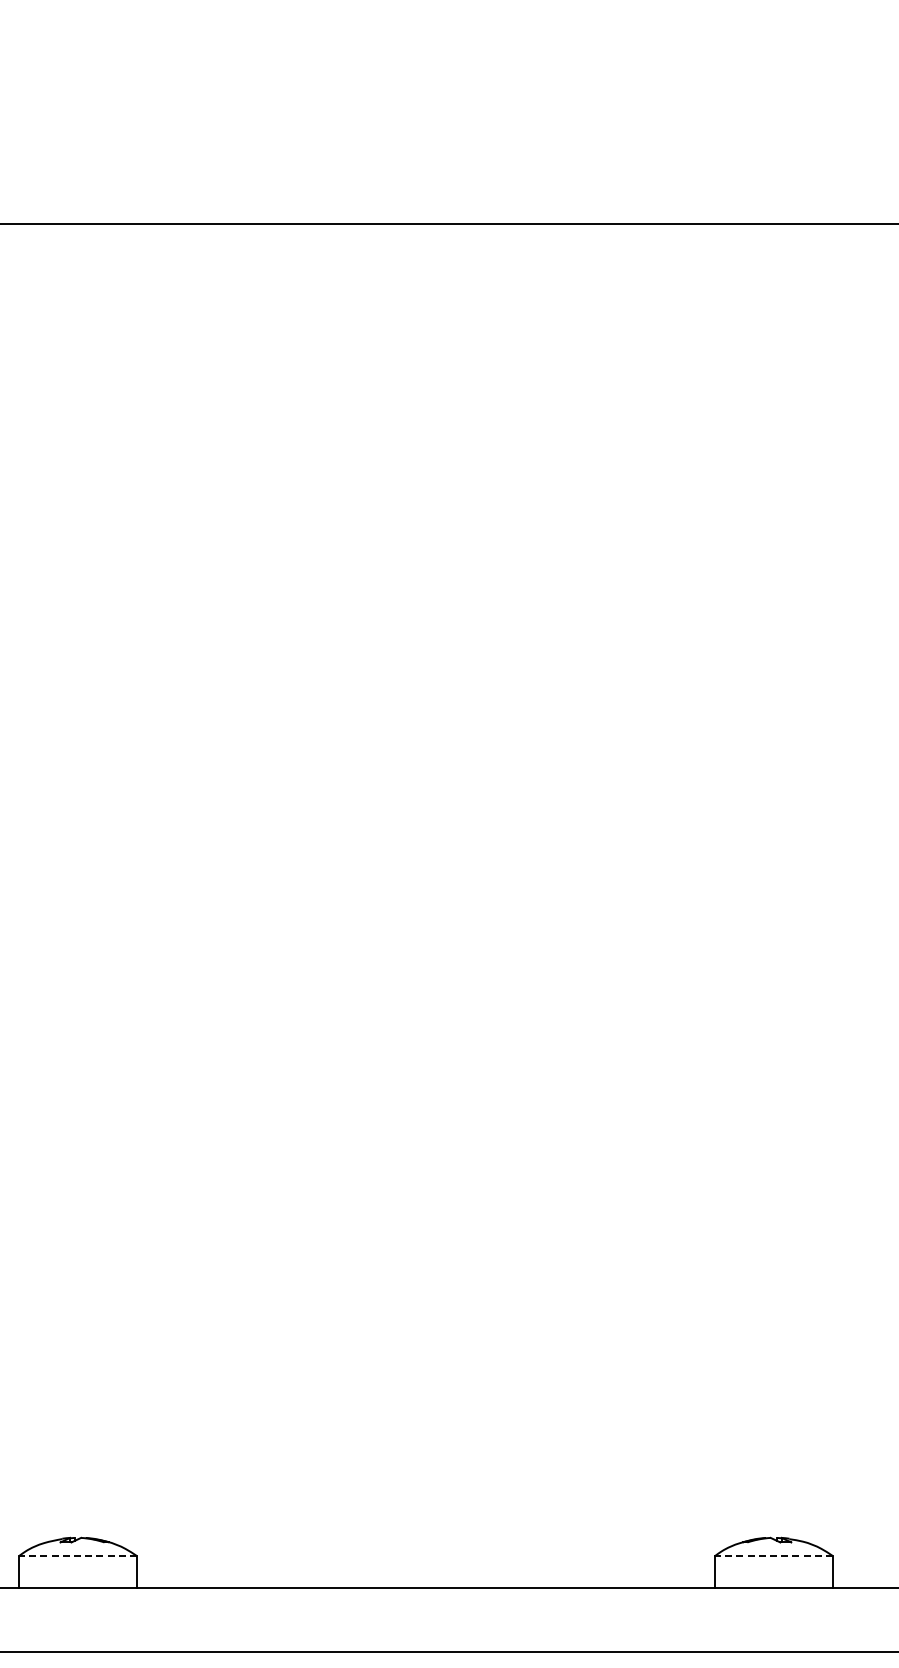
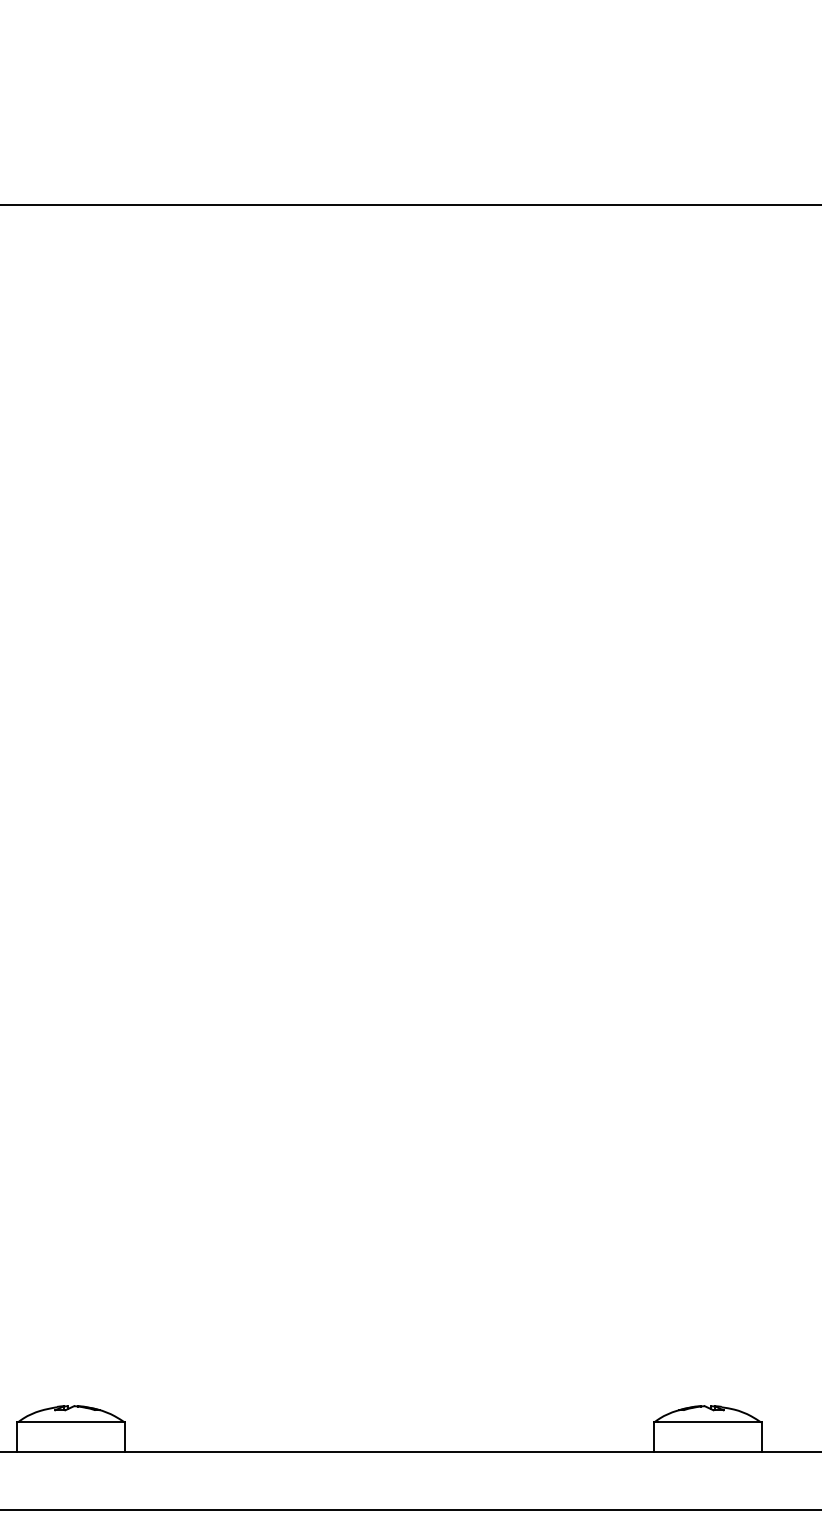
line: (77, 1555) -> (70, 1422), dashed -> solid
line: (776, 1555) -> (710, 1422), dashed -> solid

